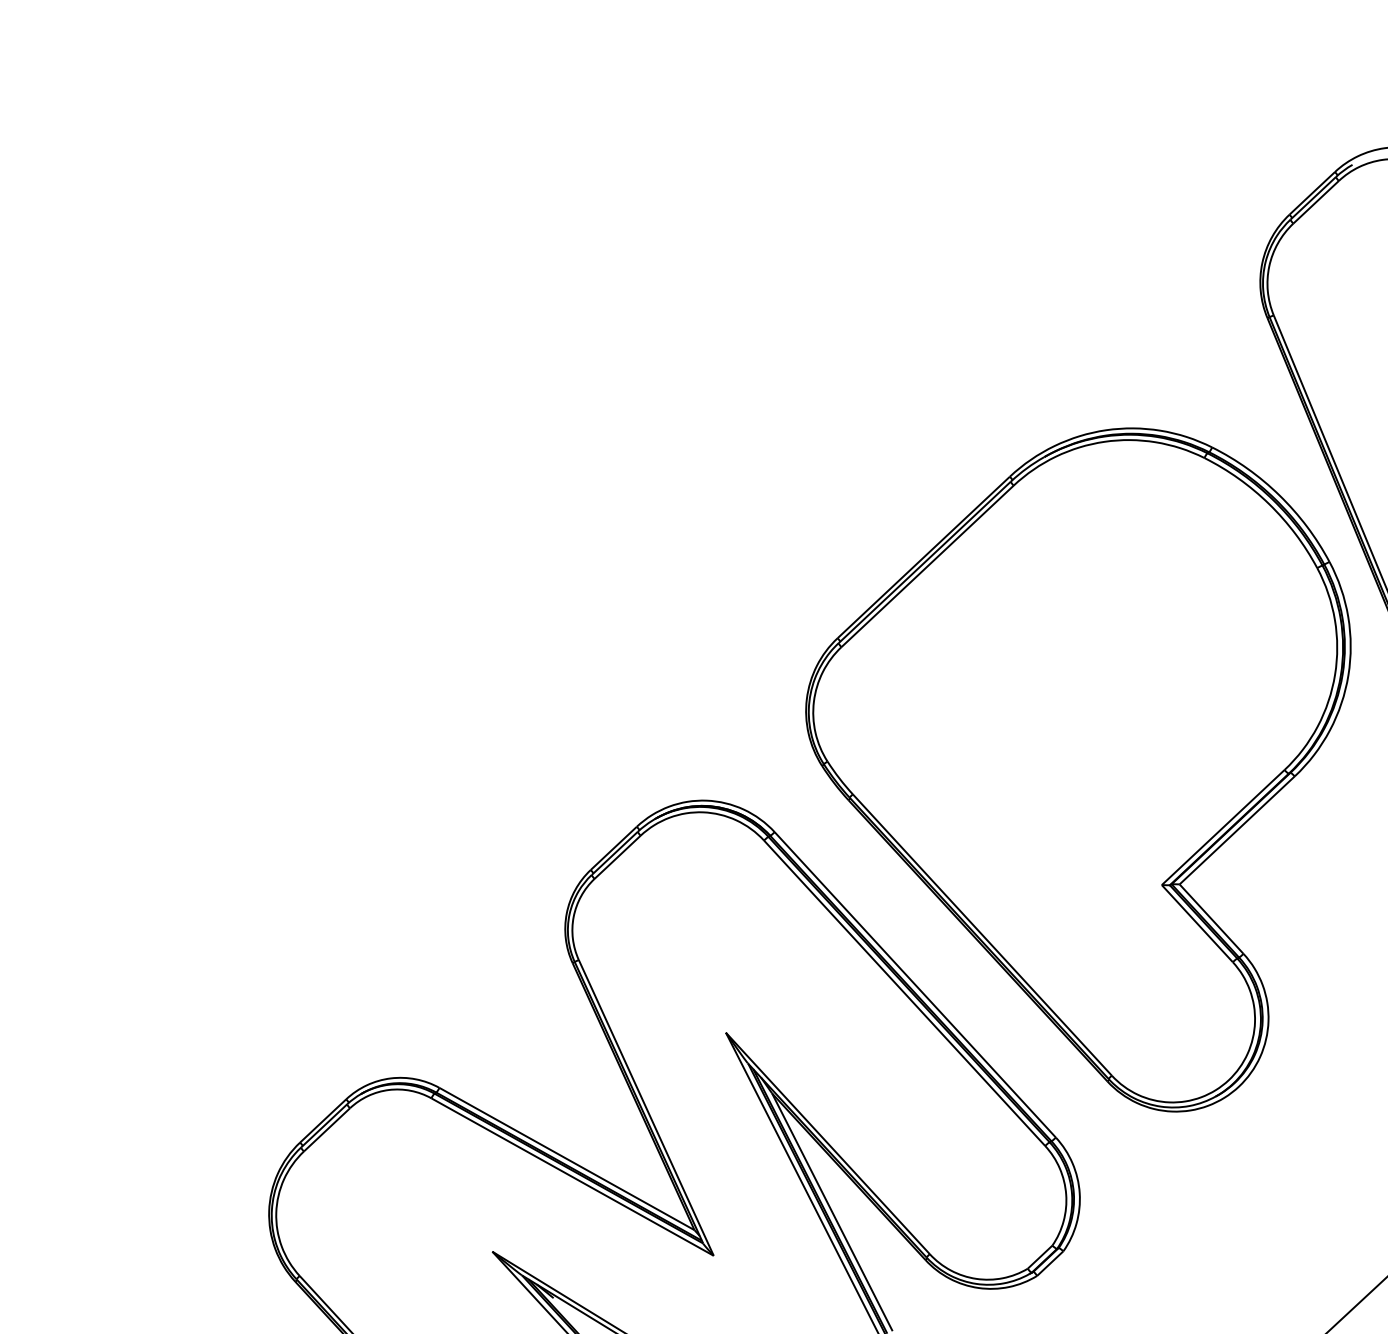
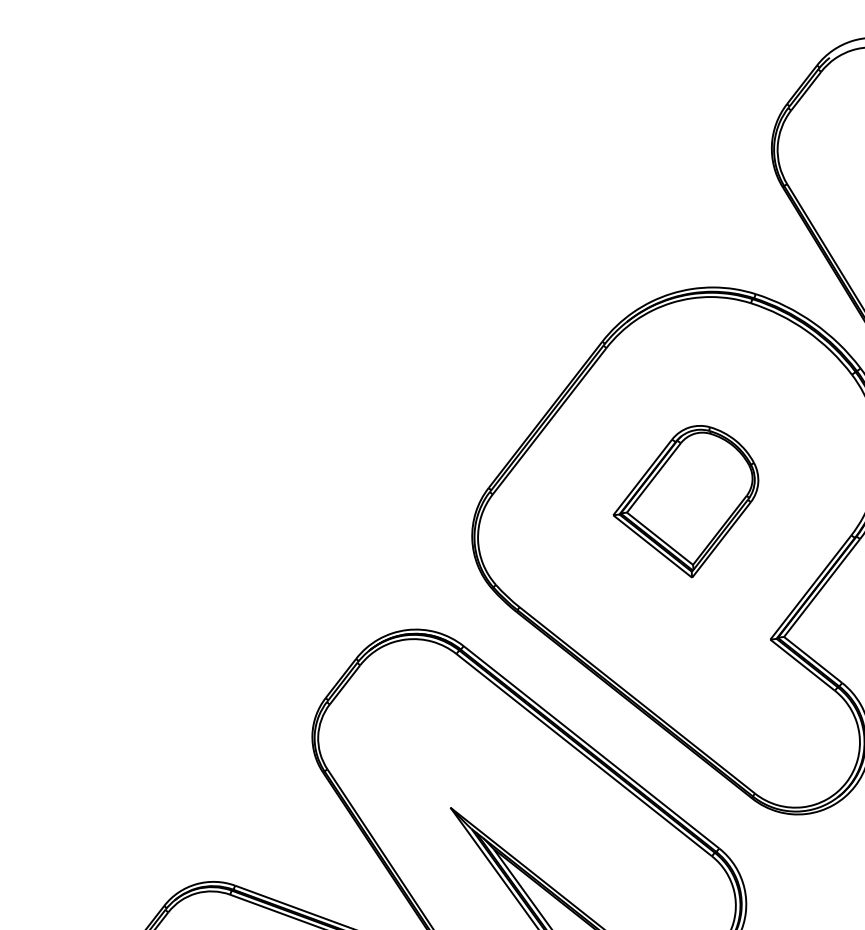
part: (1083, 695) -> (686, 502), added

